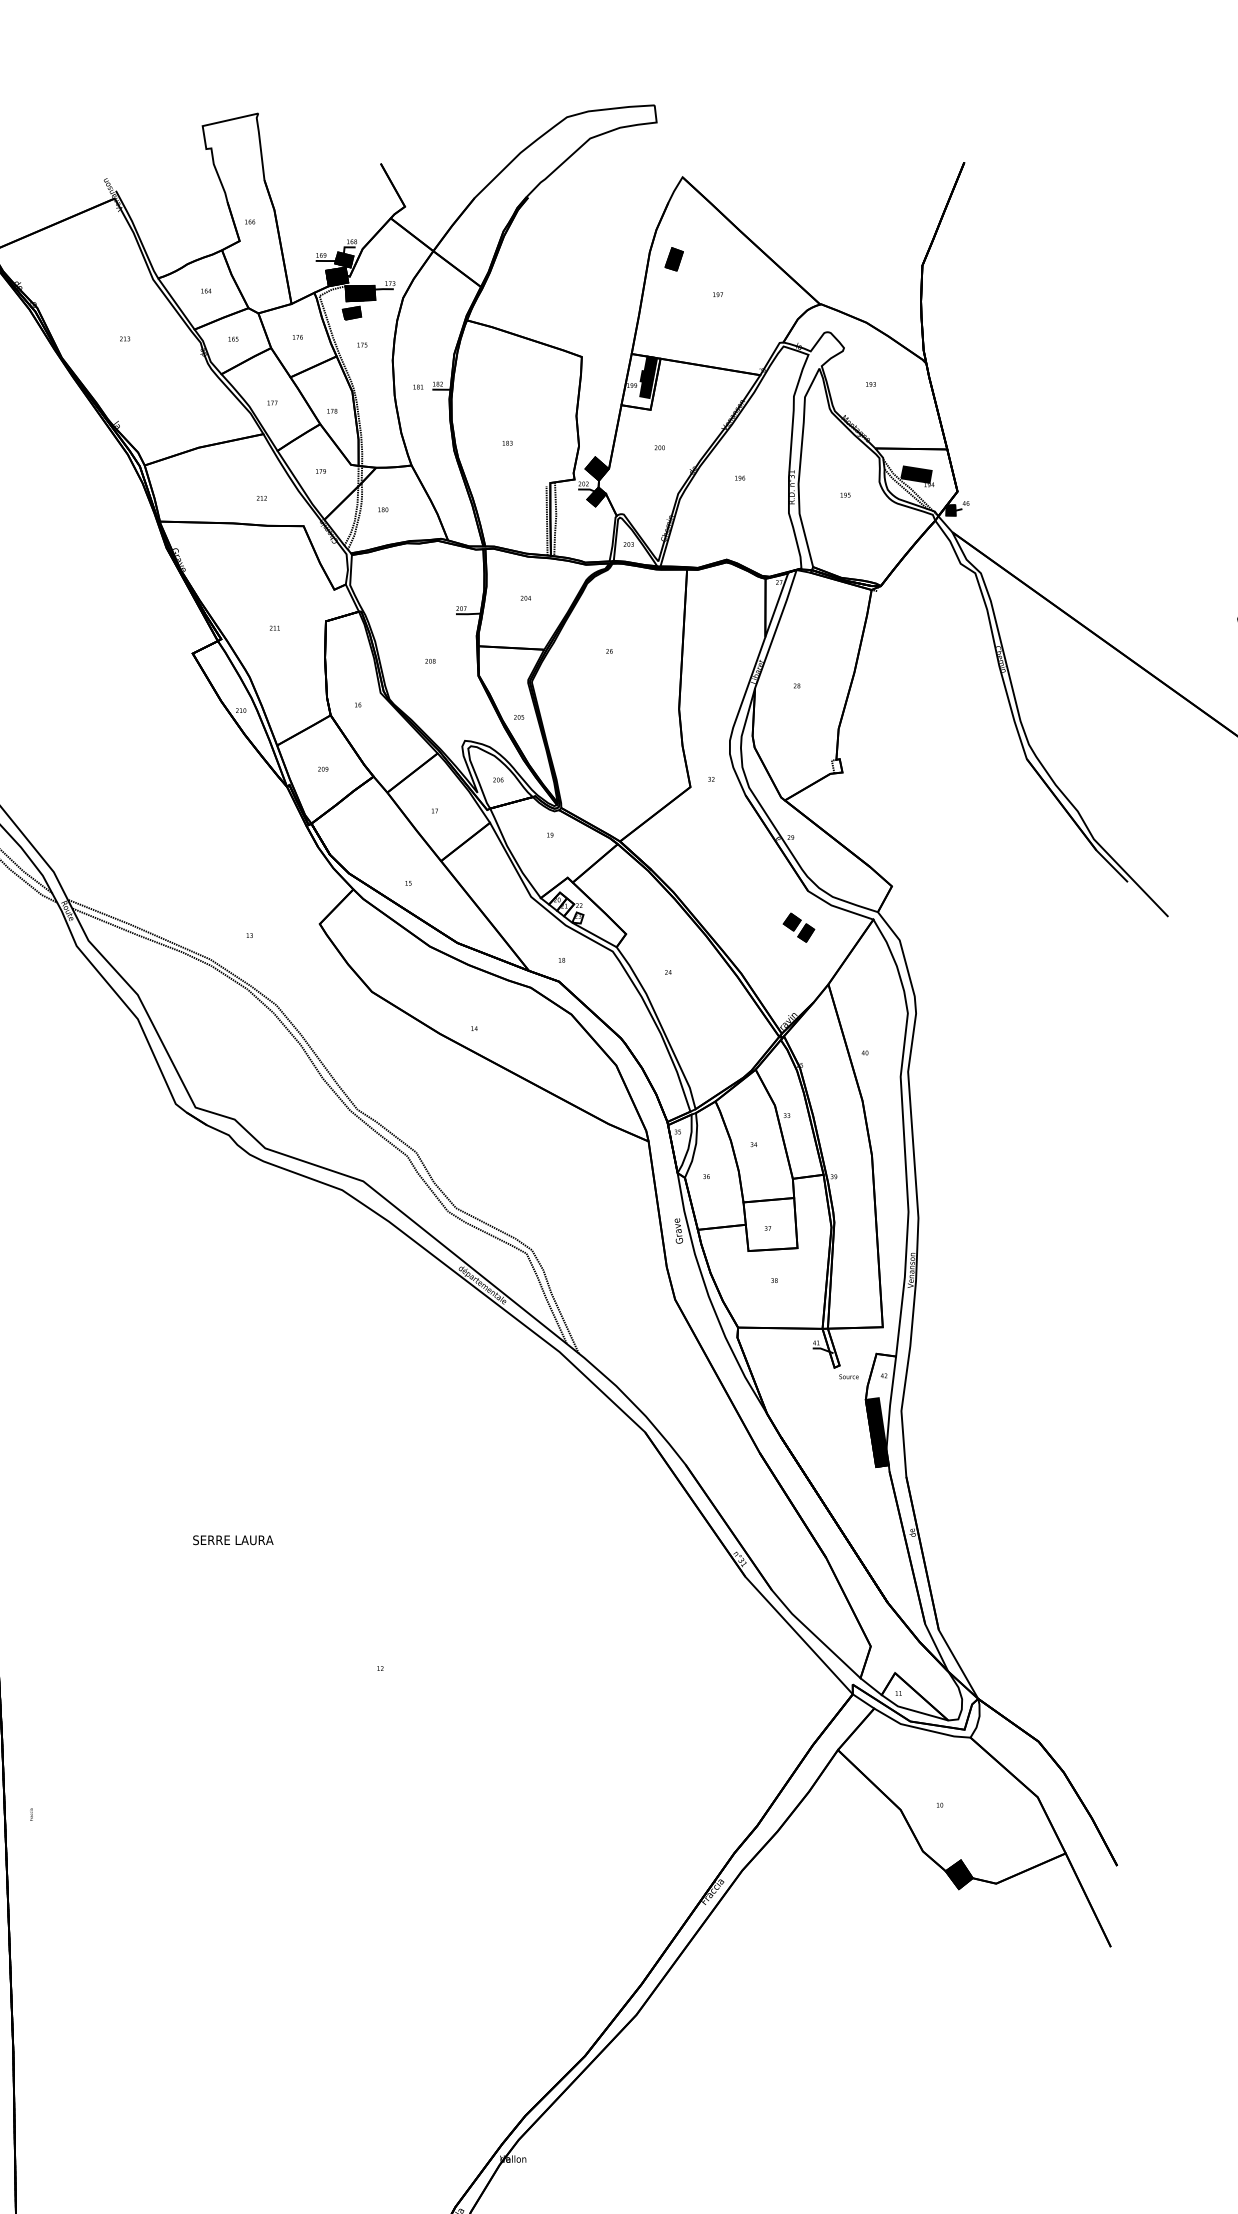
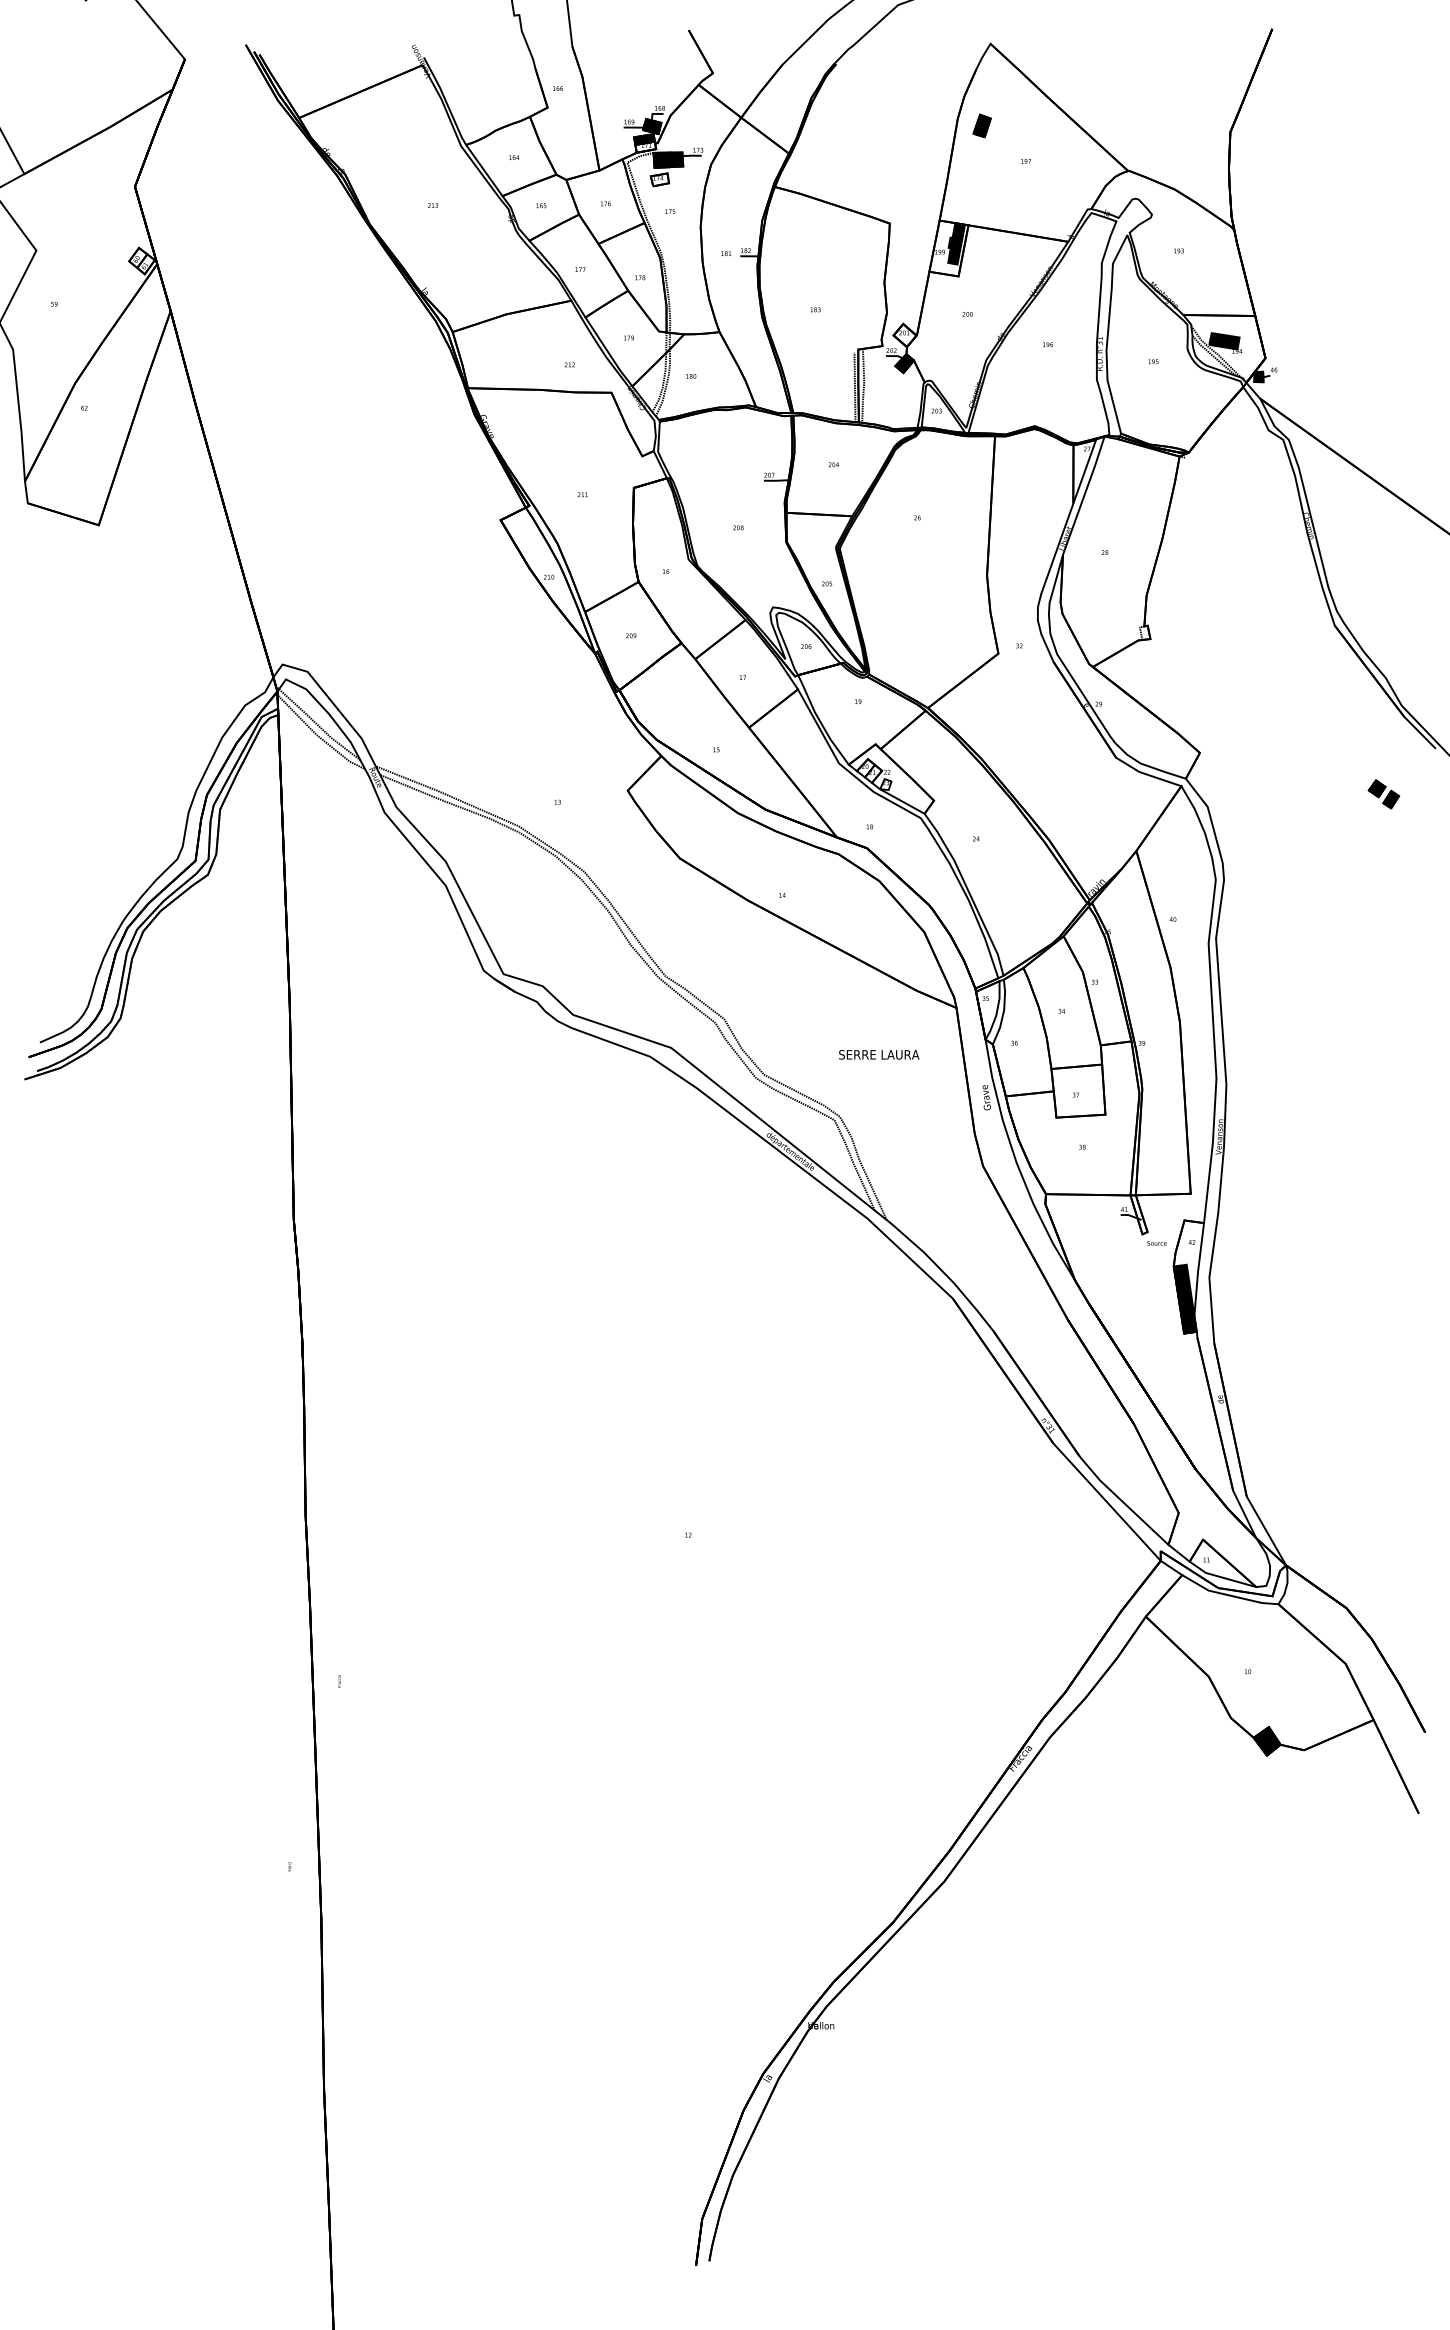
fill: (337, 279) -> (645, 146), removed
fill: (351, 312) -> (659, 179), removed
fill: (596, 468) -> (904, 335), removed
part: (798, 927) -> (1383, 794), moved
text: (233, 1539) -> (879, 1054), moved

